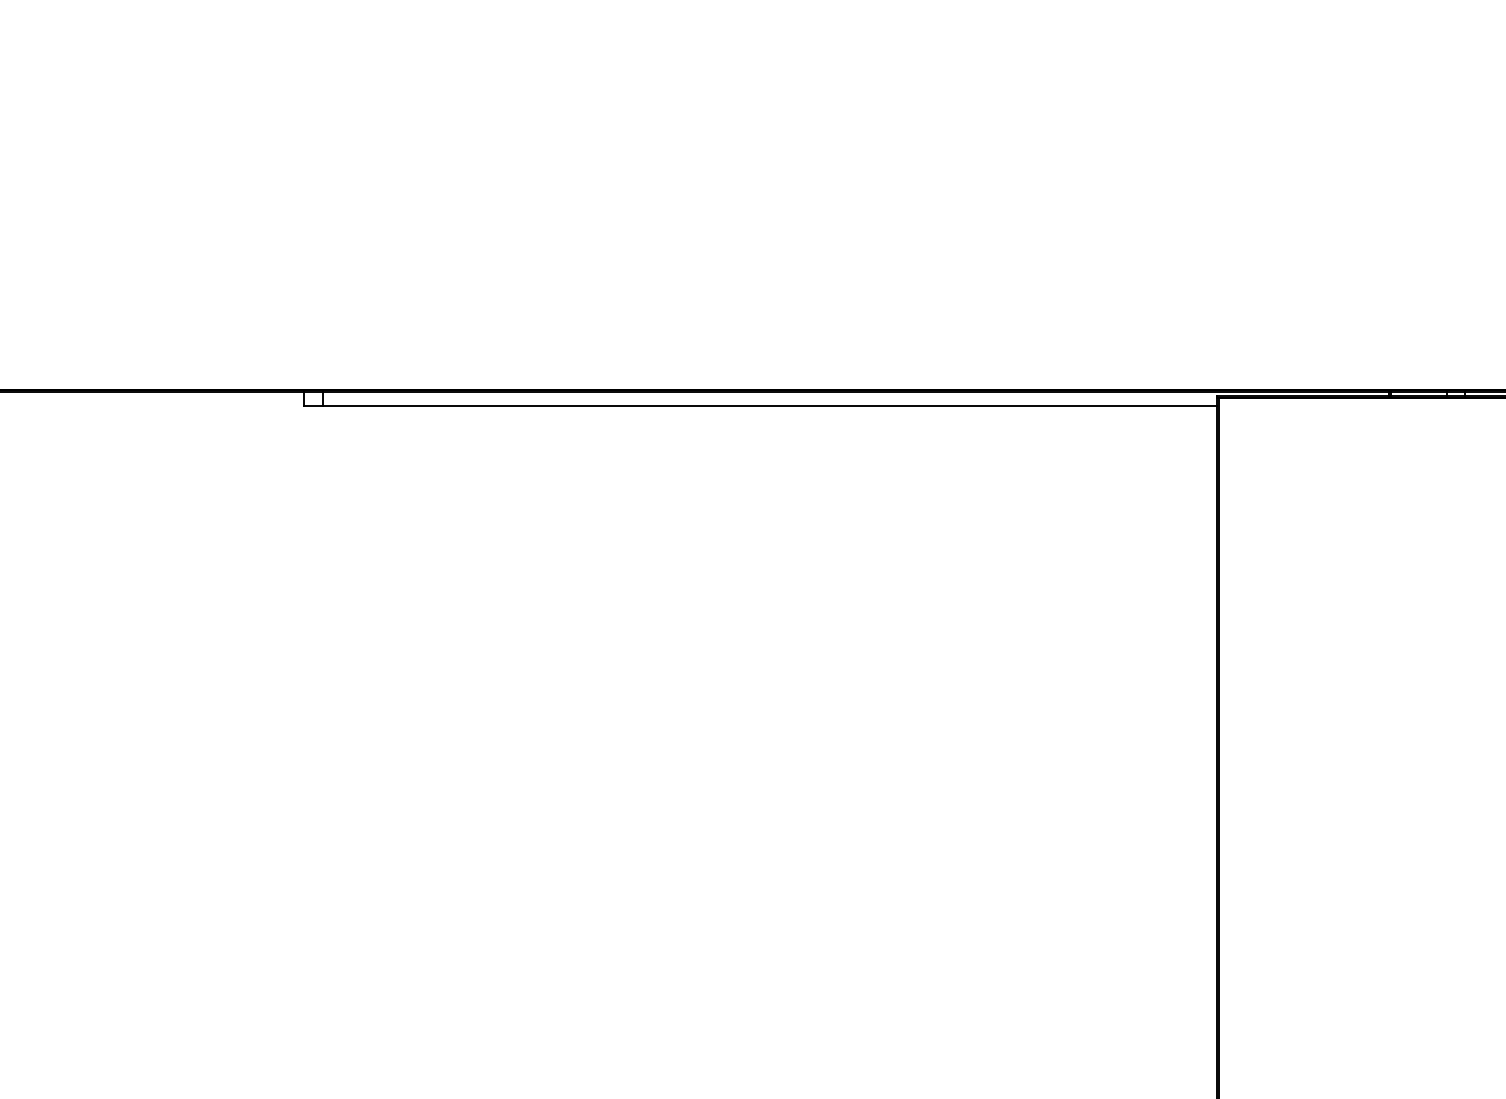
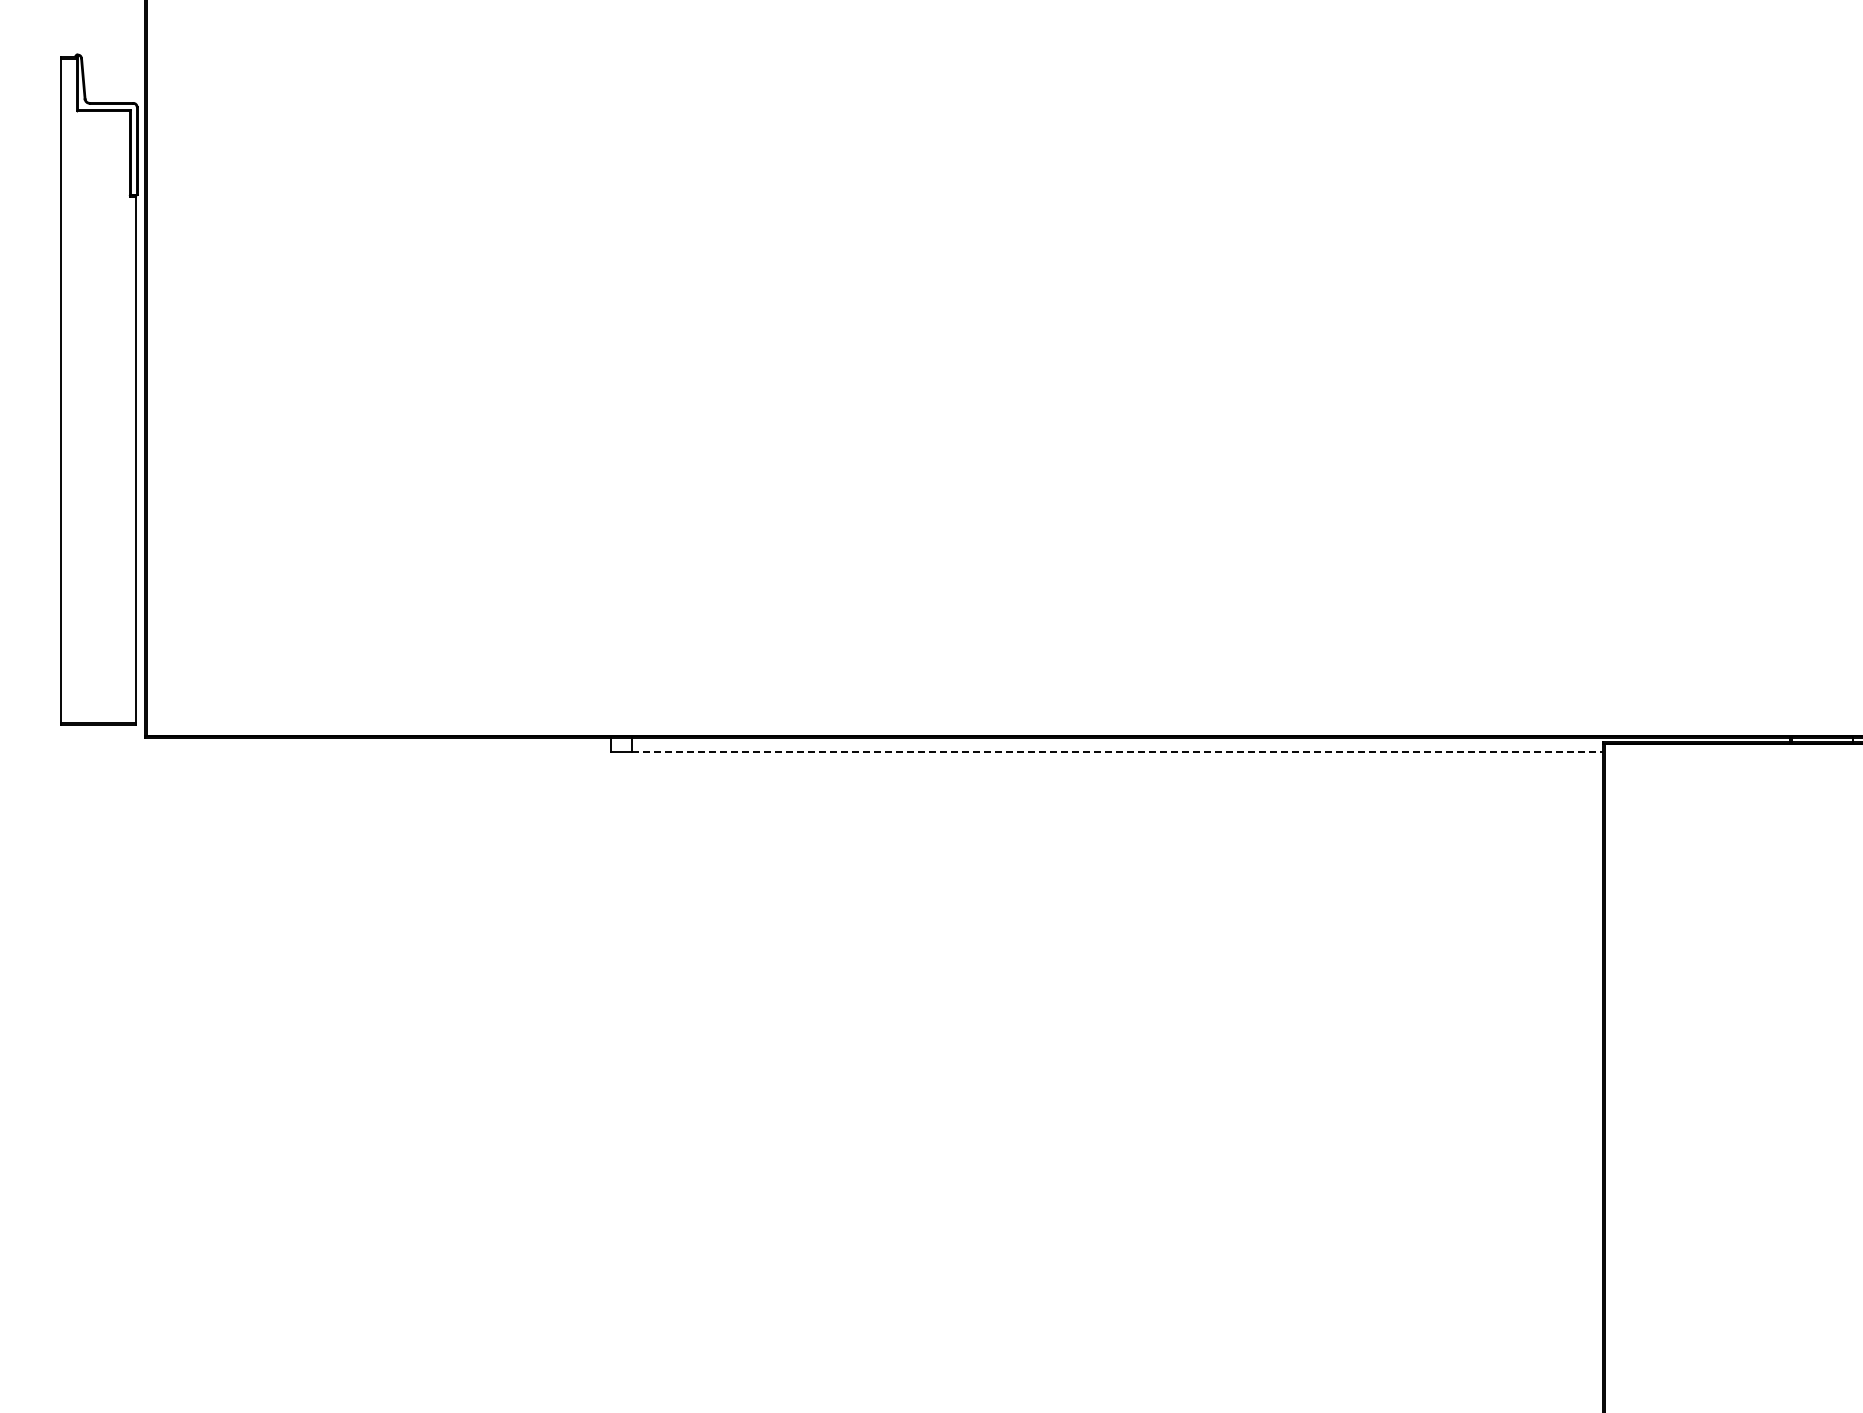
line: (770, 405) -> (1118, 752), solid -> dashed

